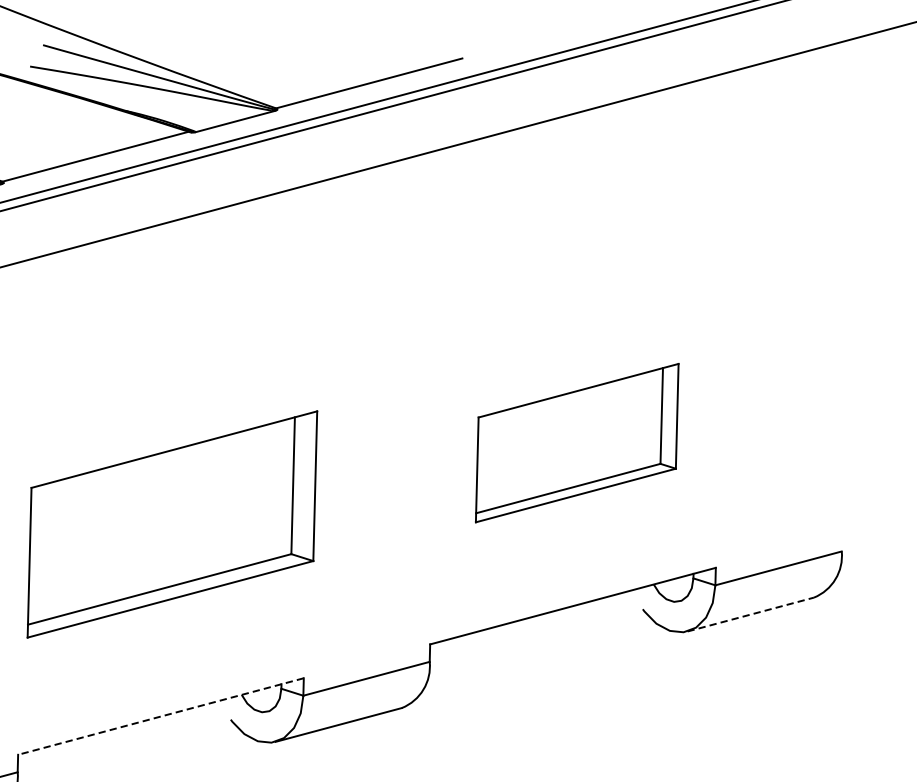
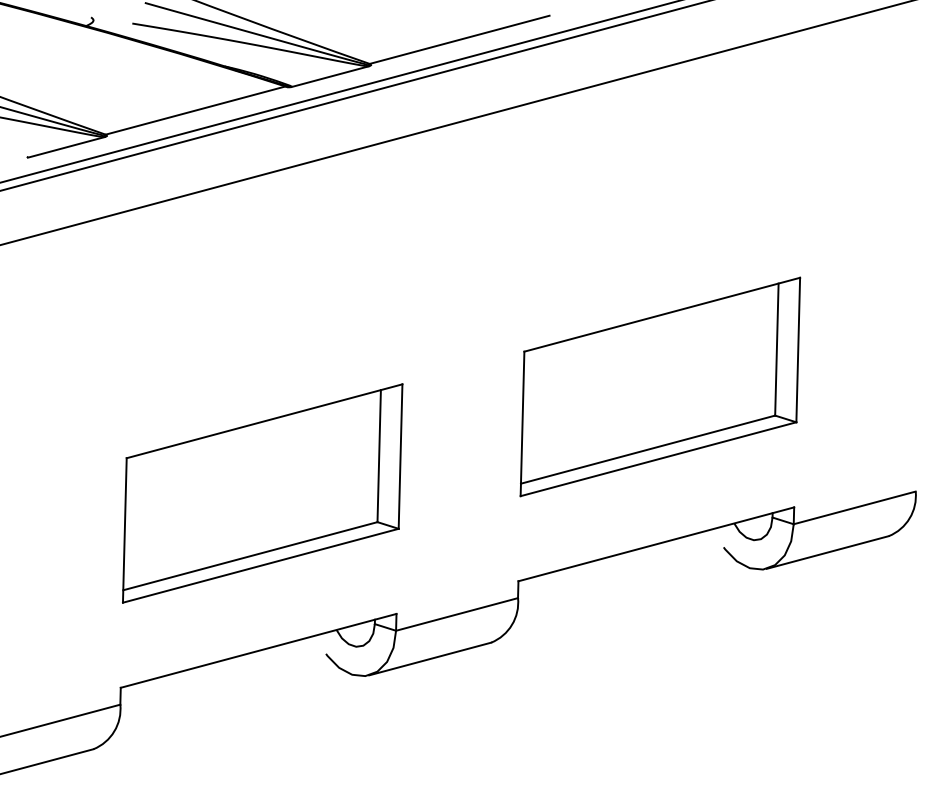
part: (577, 442) -> (660, 386), size x1.43
part: (172, 524) -> (262, 493), moved
line: (751, 614) -> (828, 552), dashed -> solid
line: (160, 716) -> (258, 650), dashed -> solid

